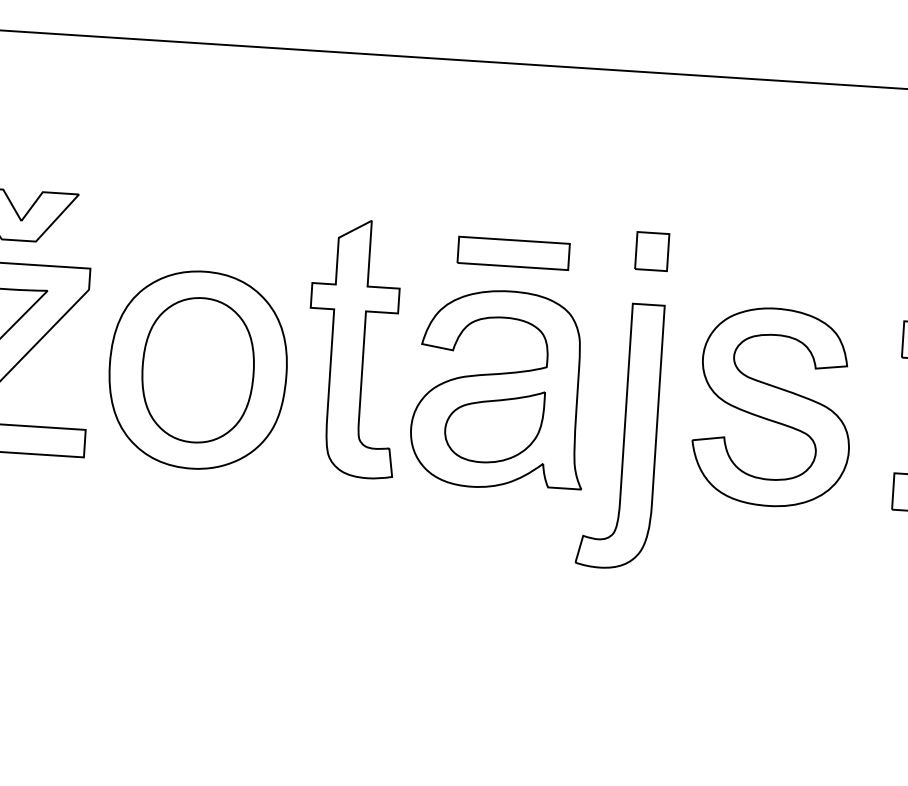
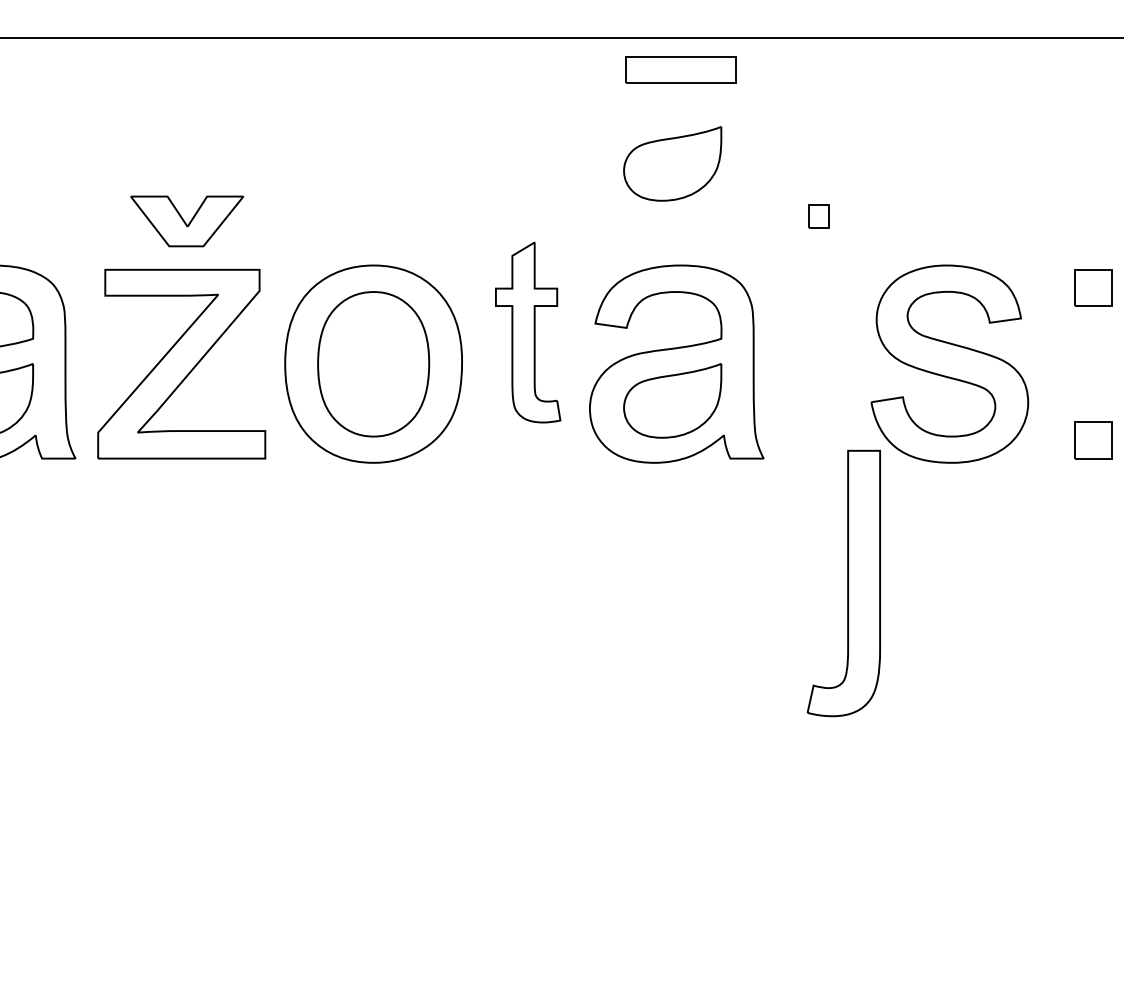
part: (509, 189) -> (672, 163), added
part: (651, 251) -> (818, 216), size x0.6
part: (513, 252) -> (680, 69), moved
part: (354, 348) -> (528, 332), size x0.7
part: (619, 435) -> (843, 583), moved

